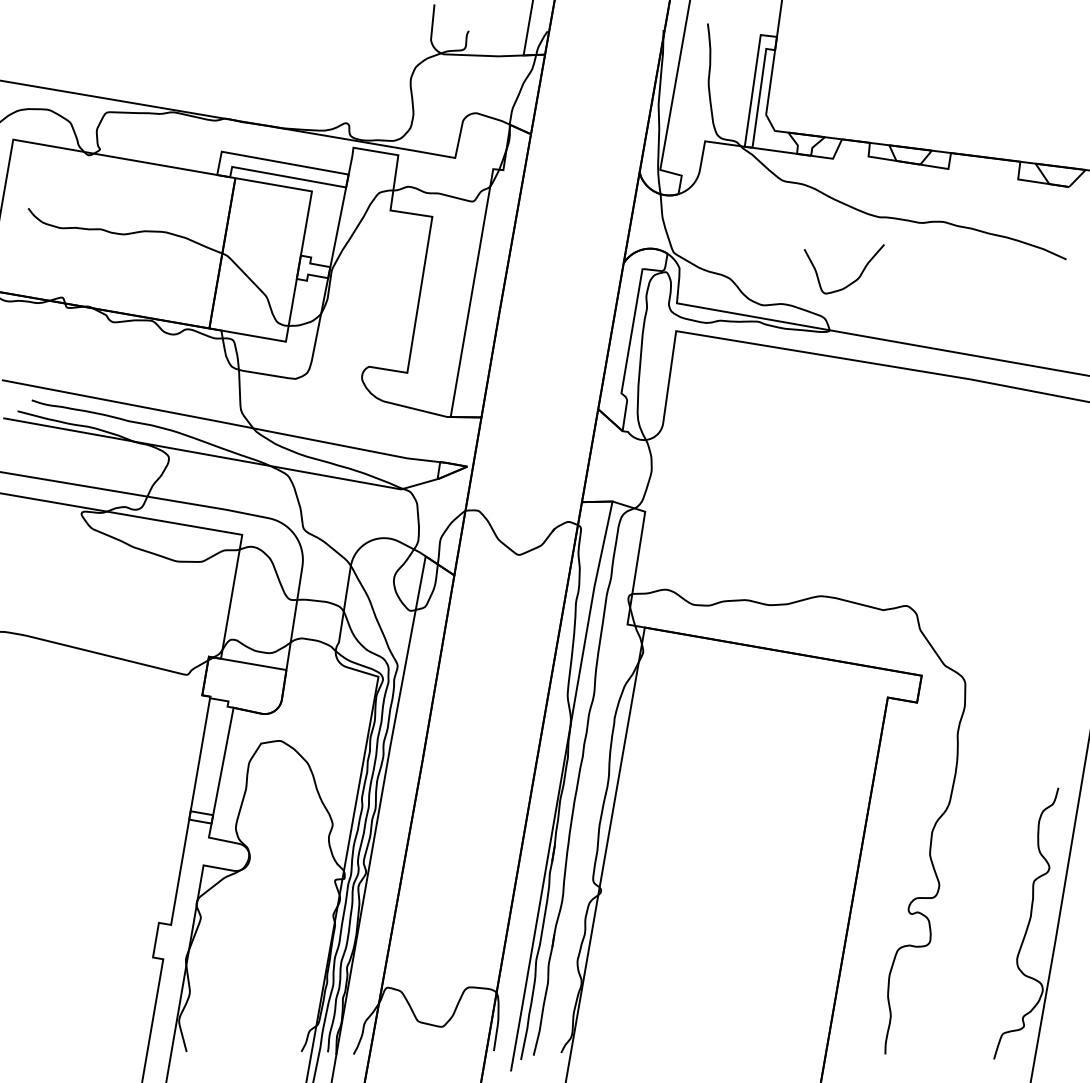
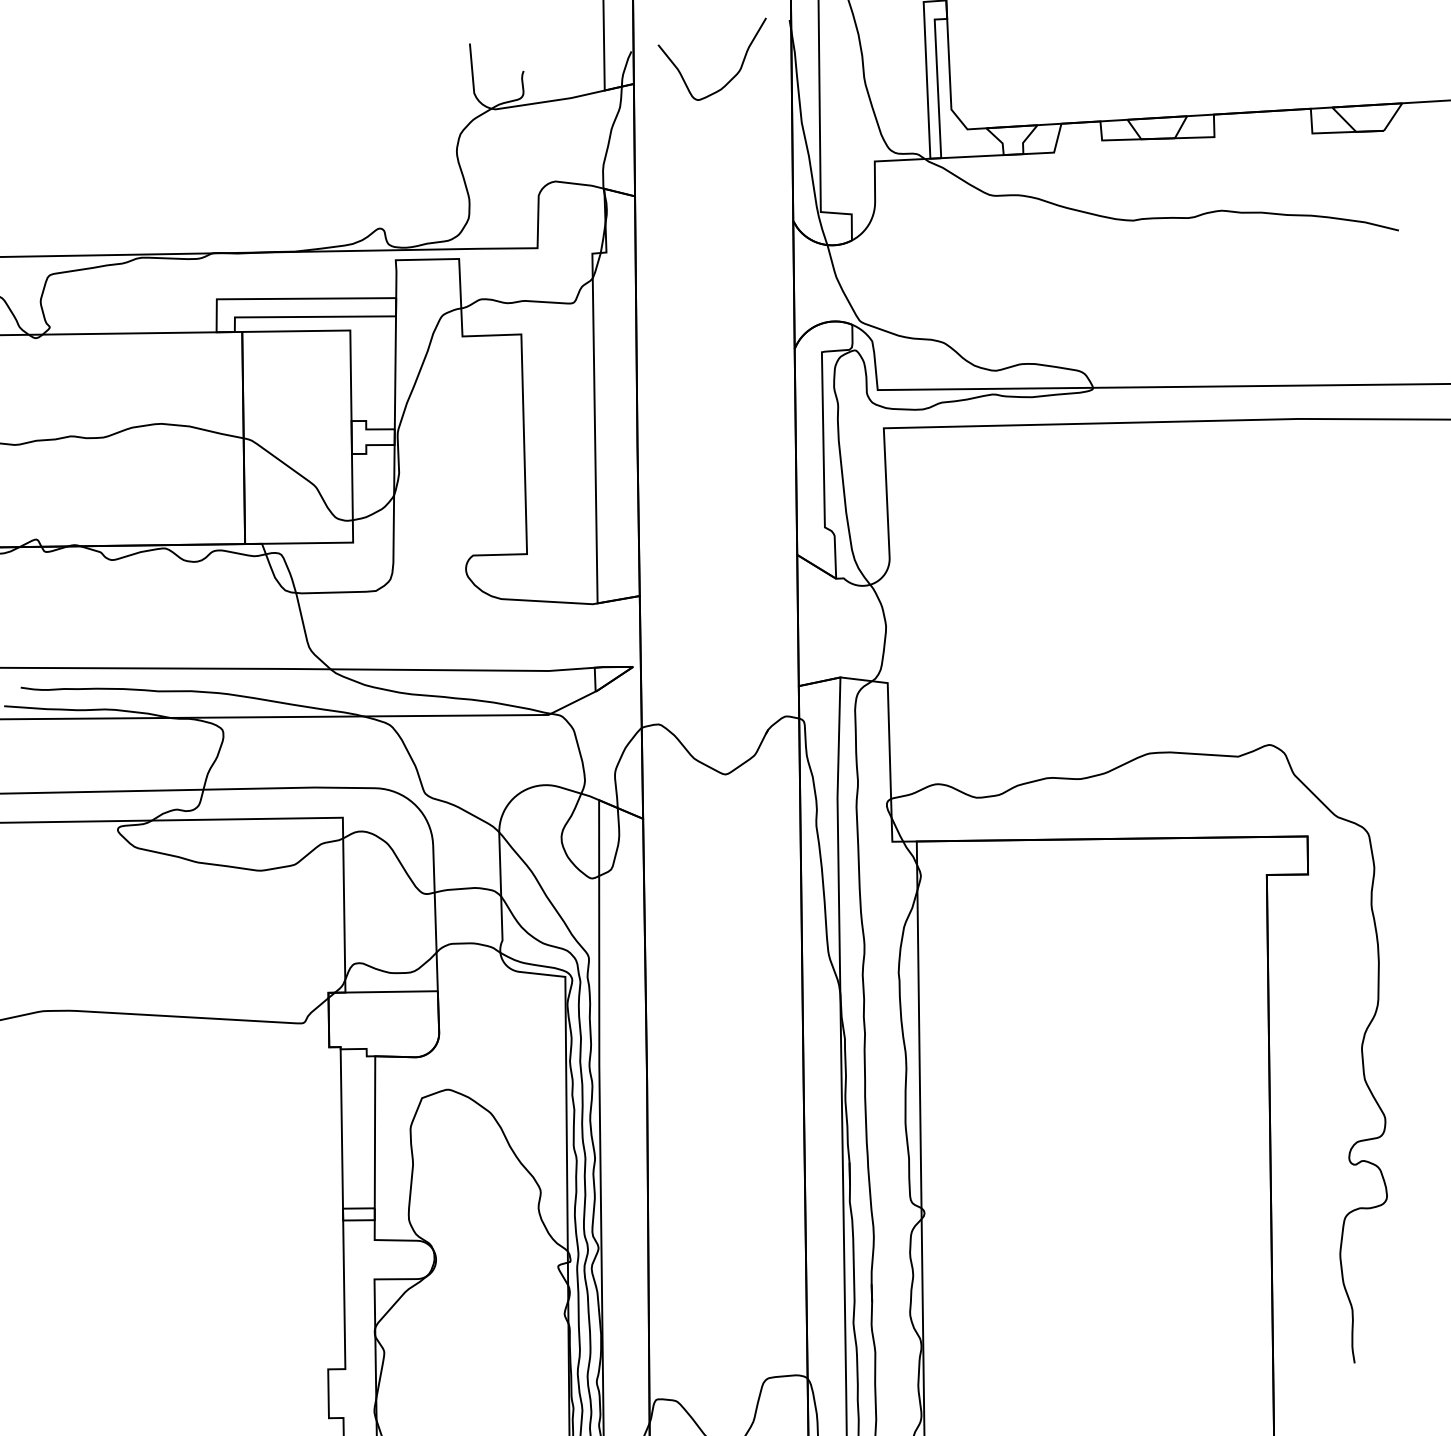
curve: (852, 281) -> (732, 76), moved

